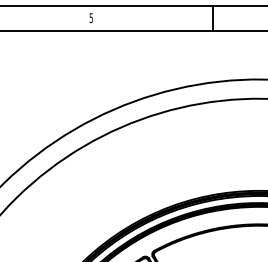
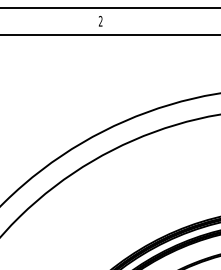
text: (90, 18) -> (99, 21), 5 -> 2

